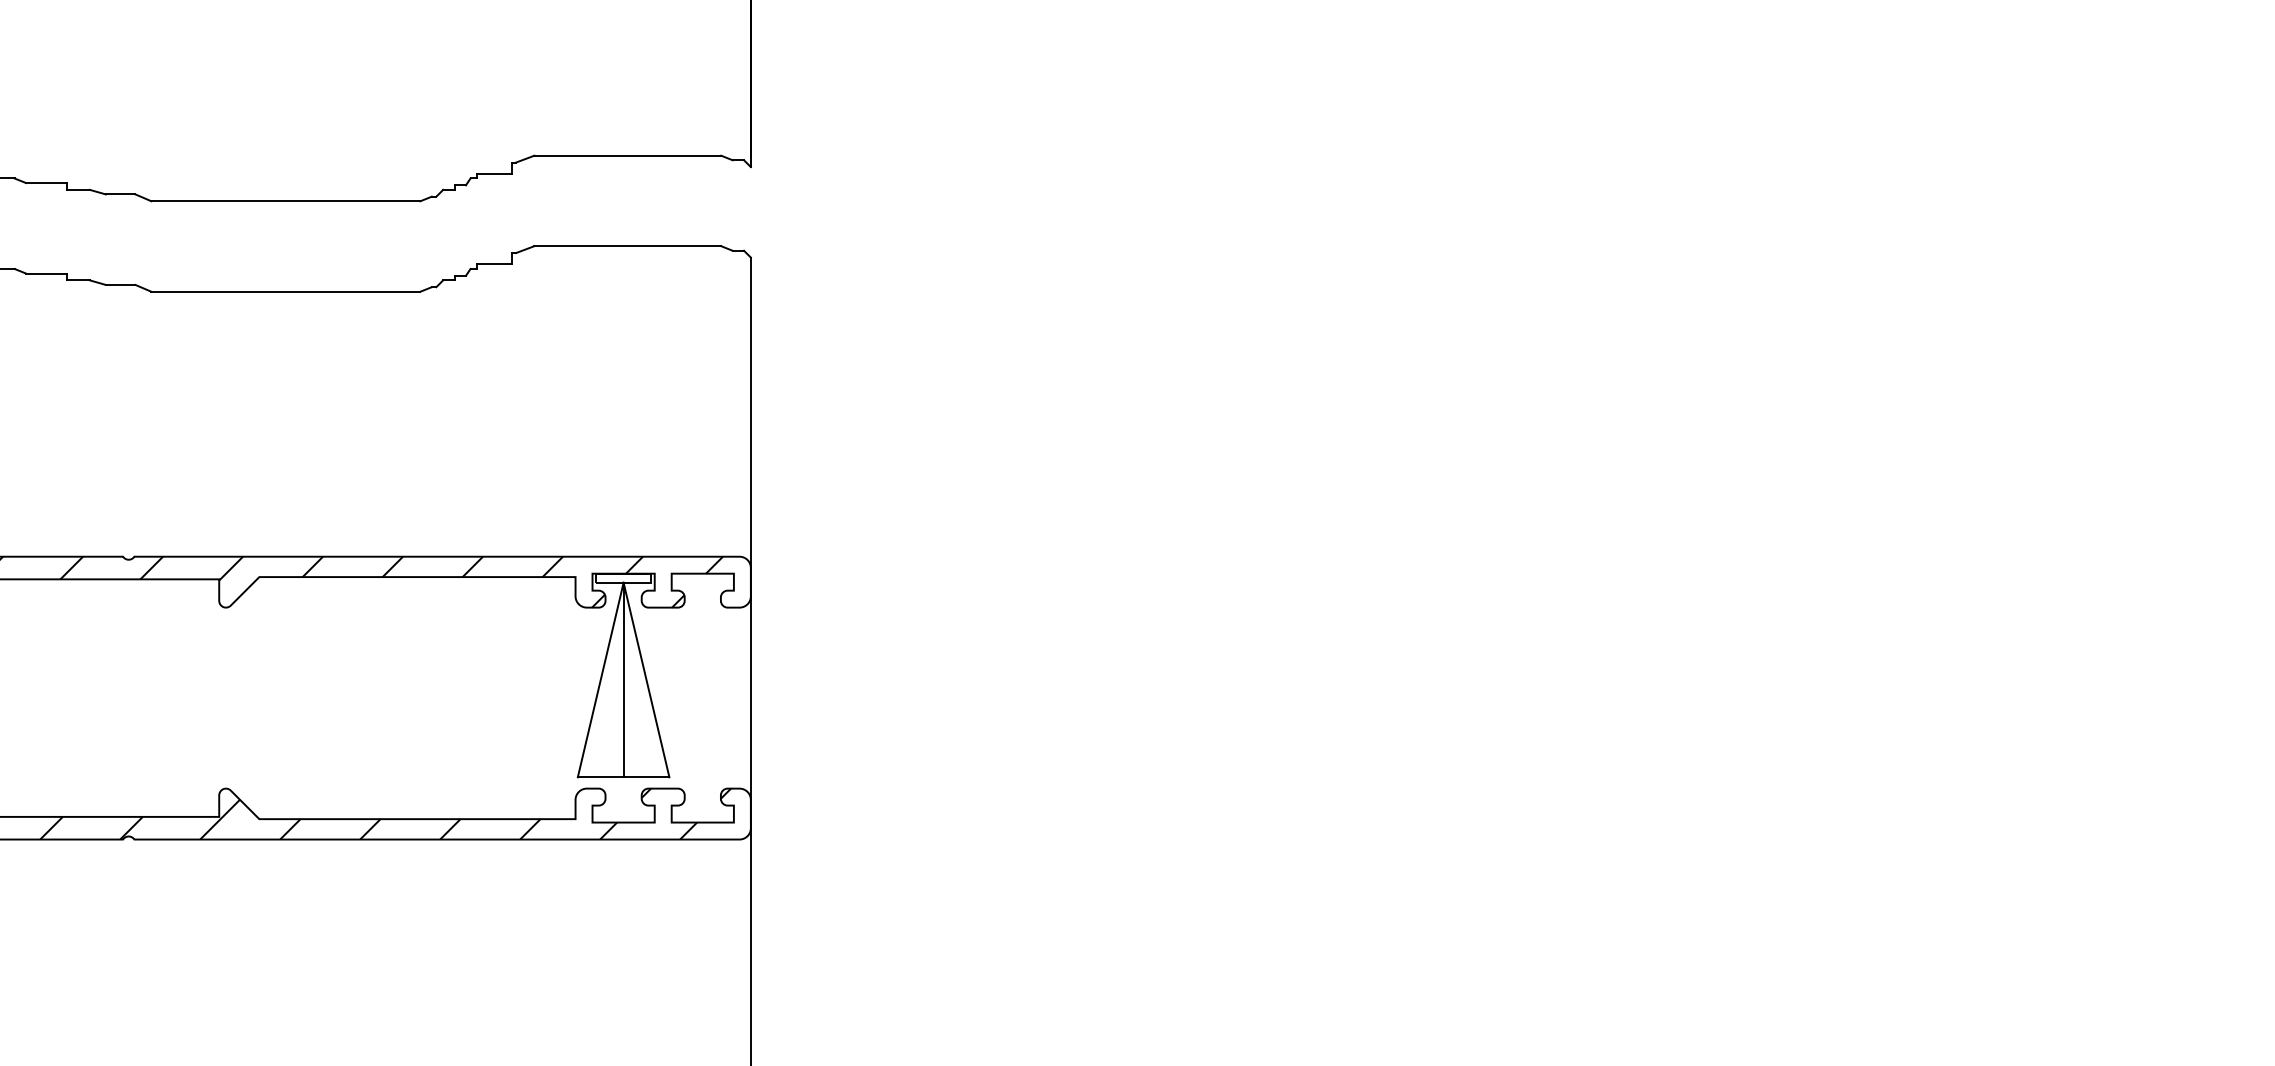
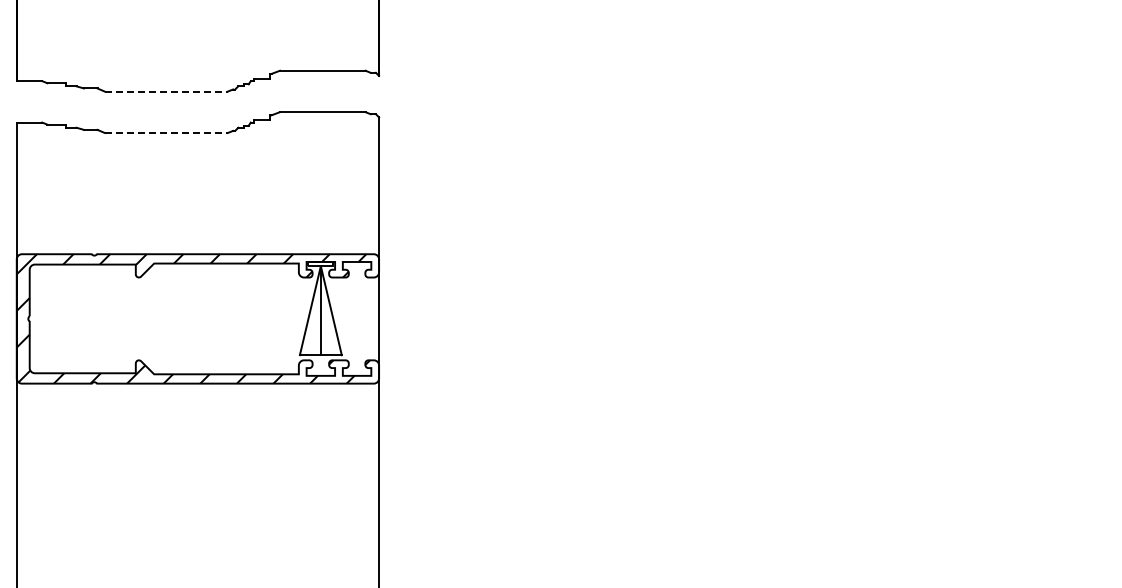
line: (286, 201) -> (166, 91), solid -> dashed
line: (286, 292) -> (166, 133), solid -> dashed

